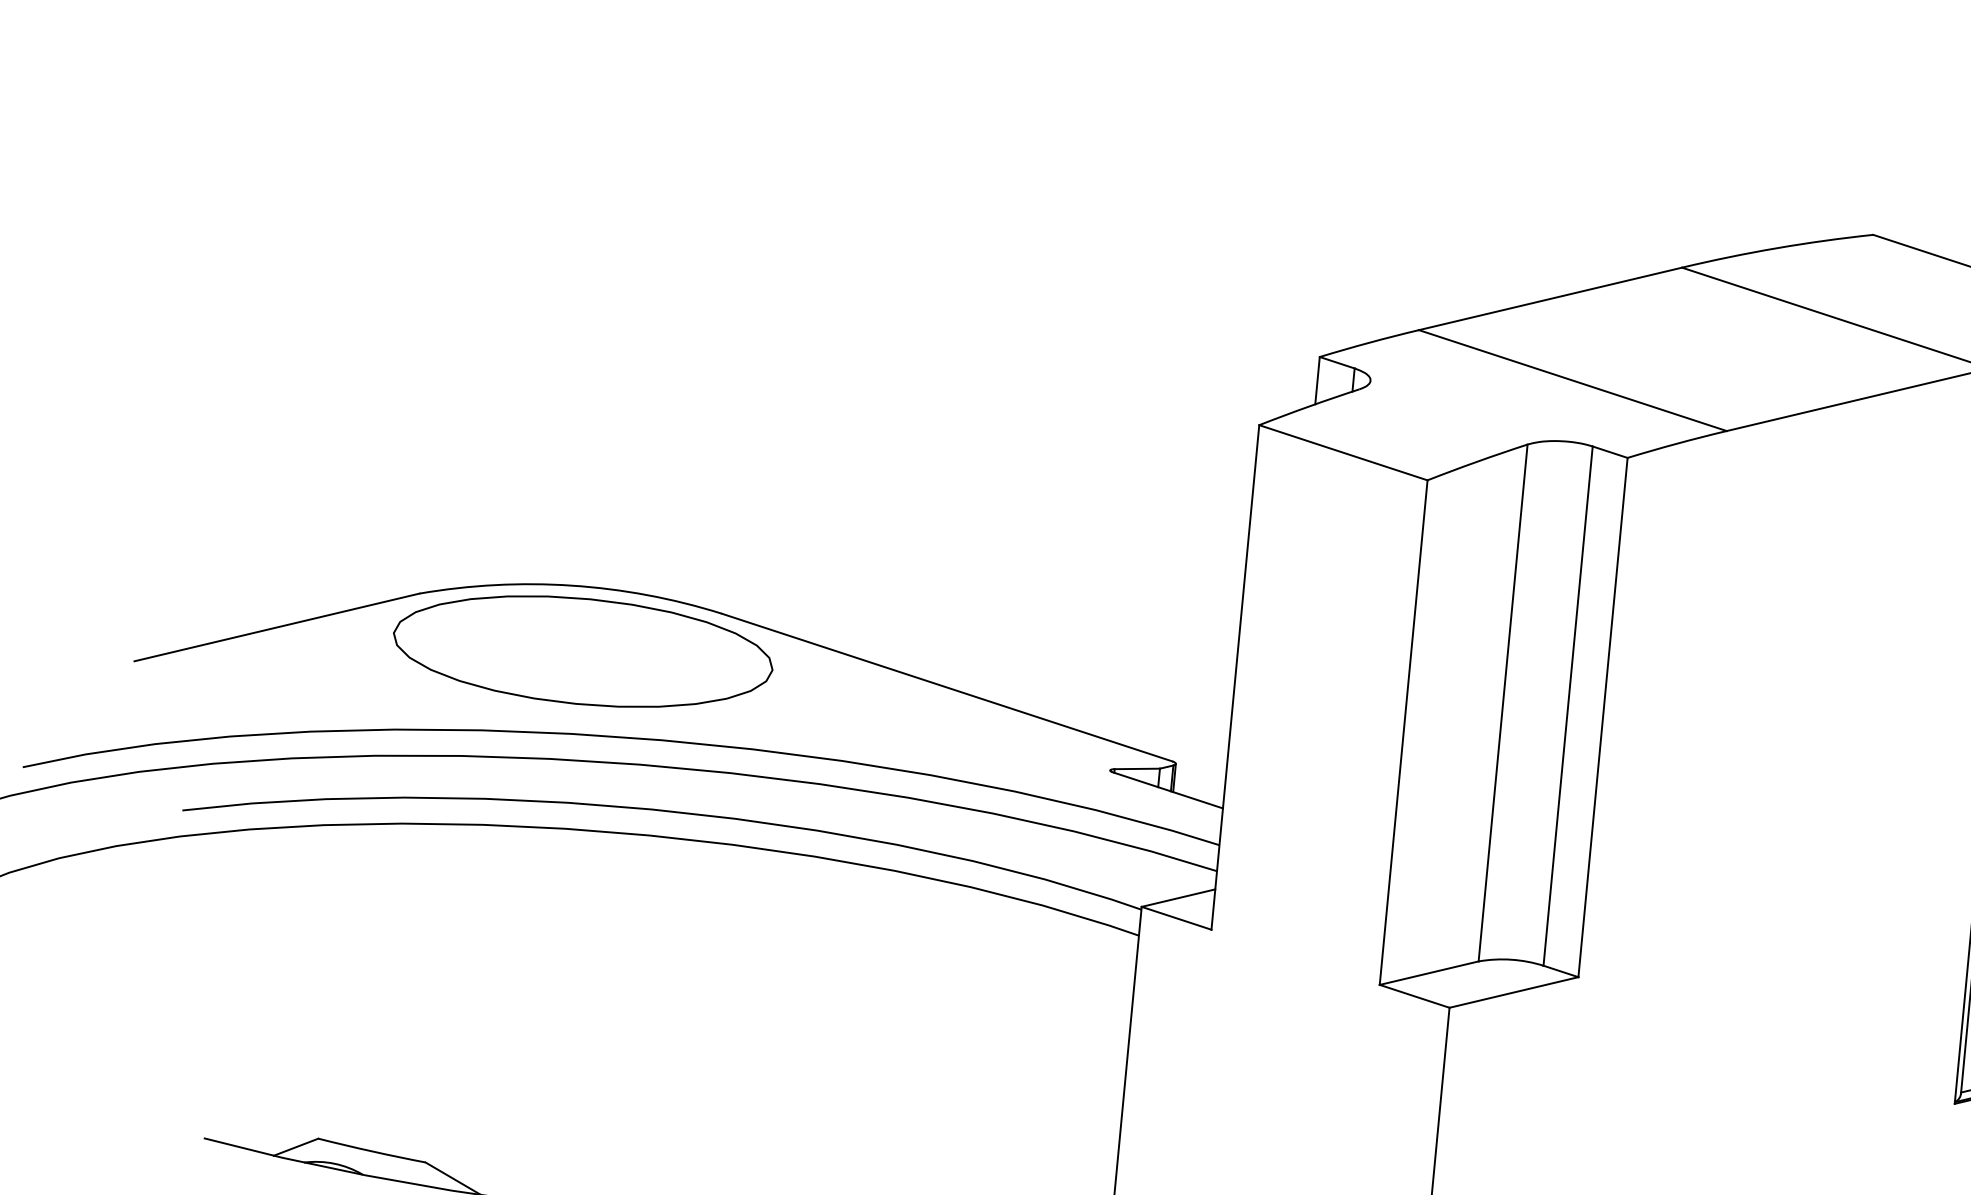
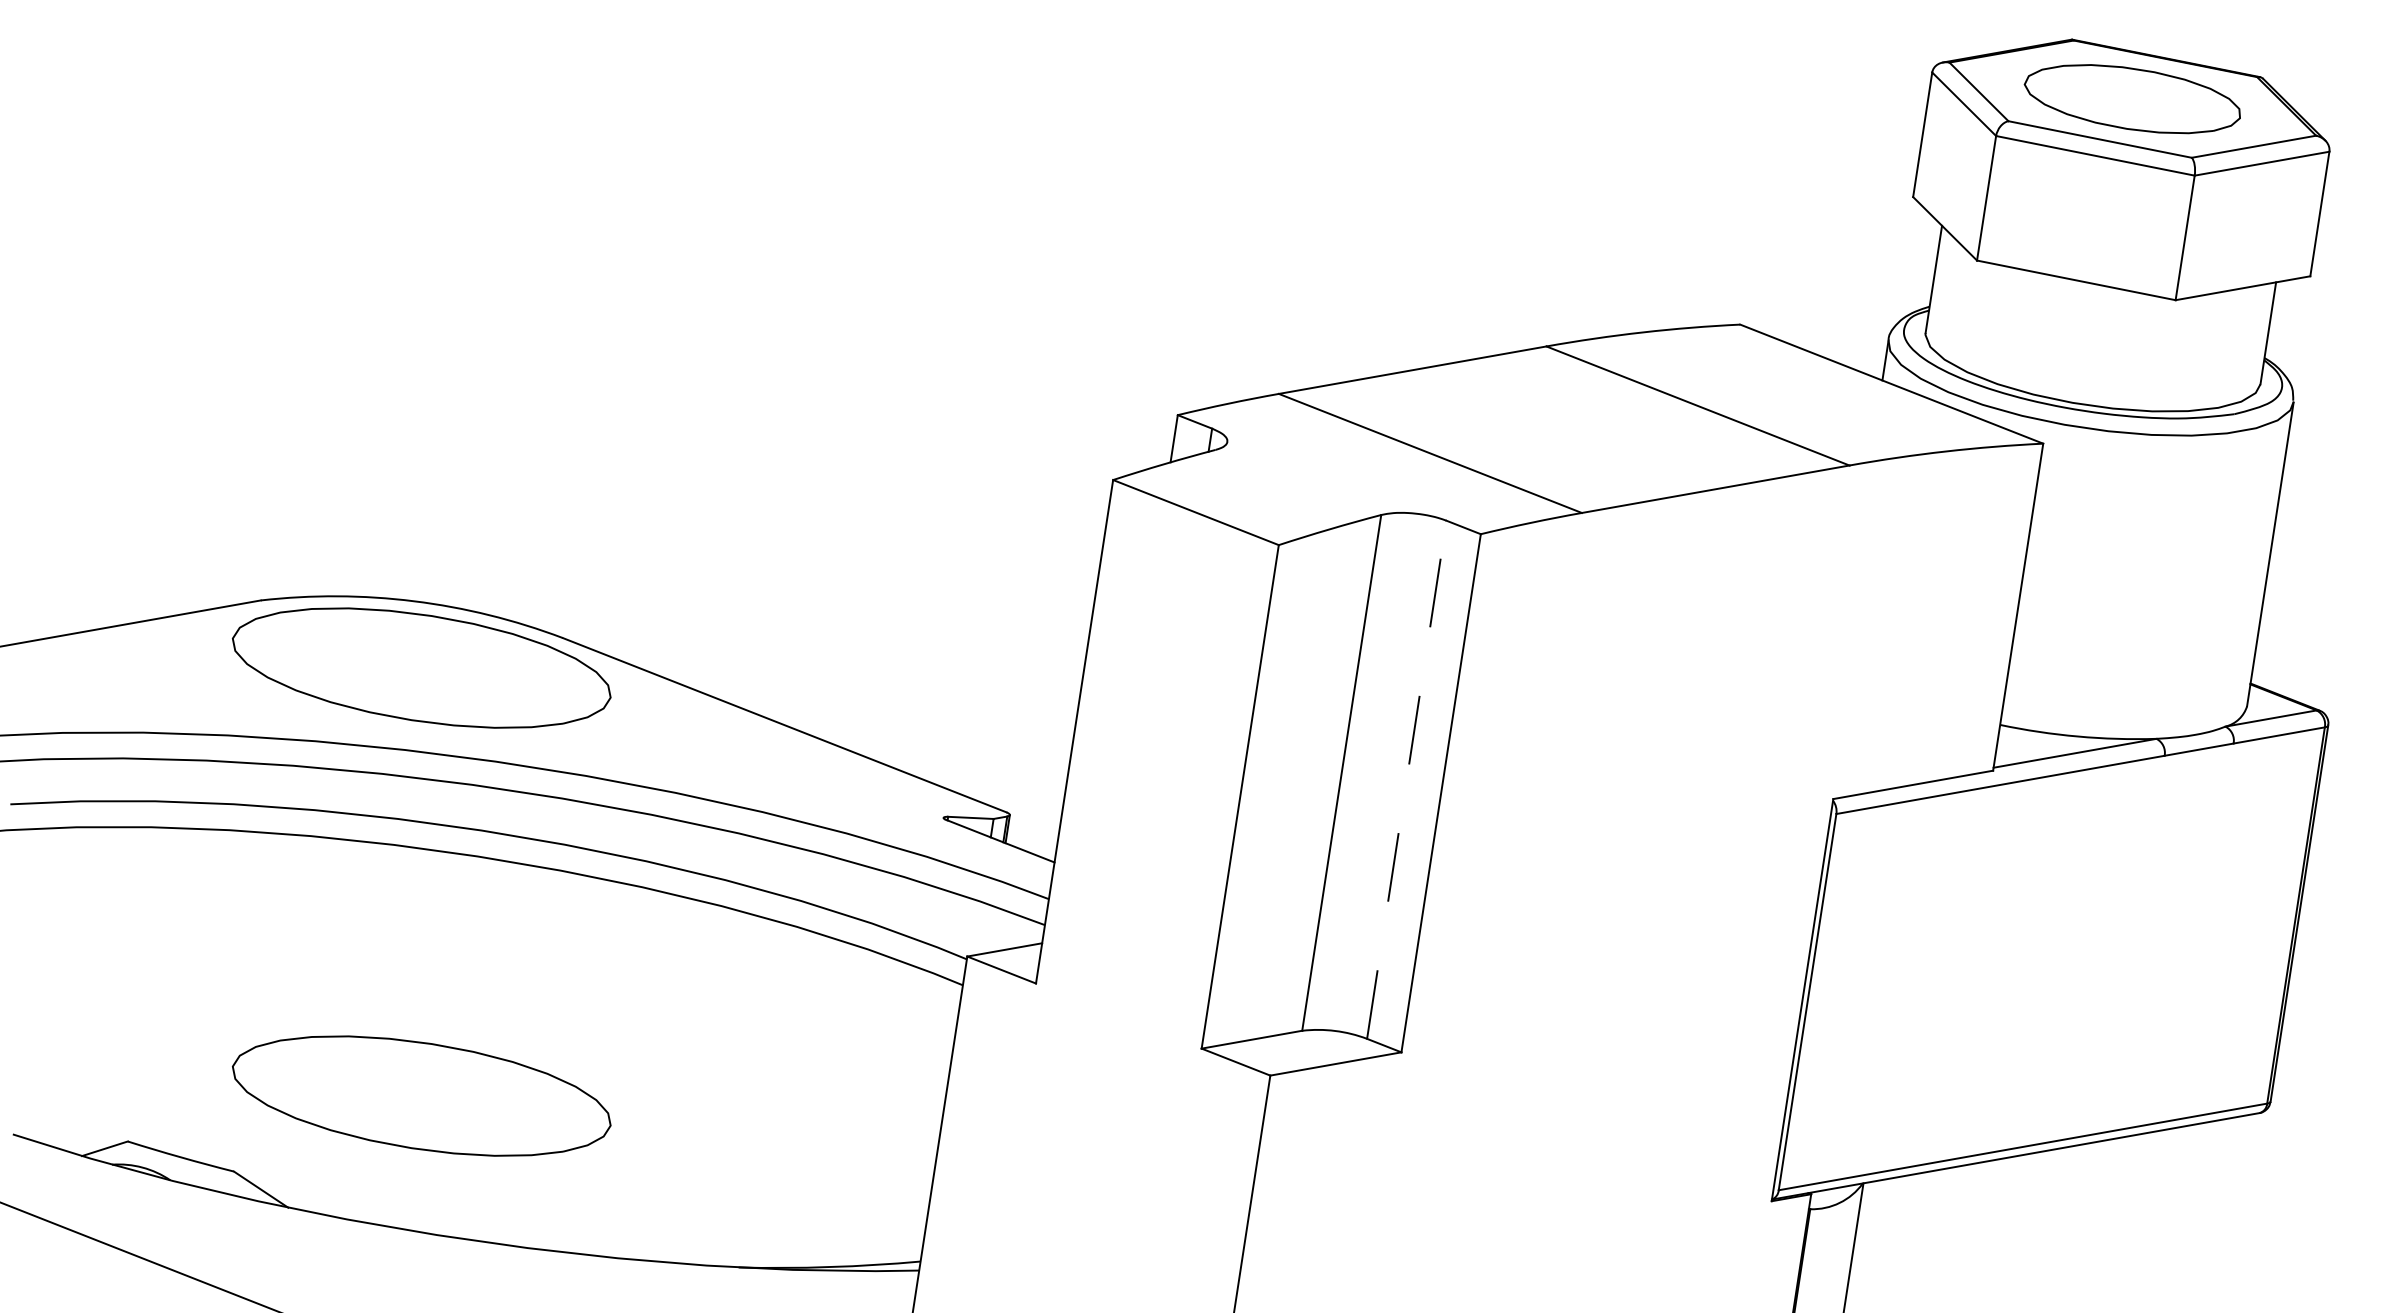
line: (1567, 705) -> (1406, 779), solid -> dashed
part: (607, 1076) -> (421, 1095), added

